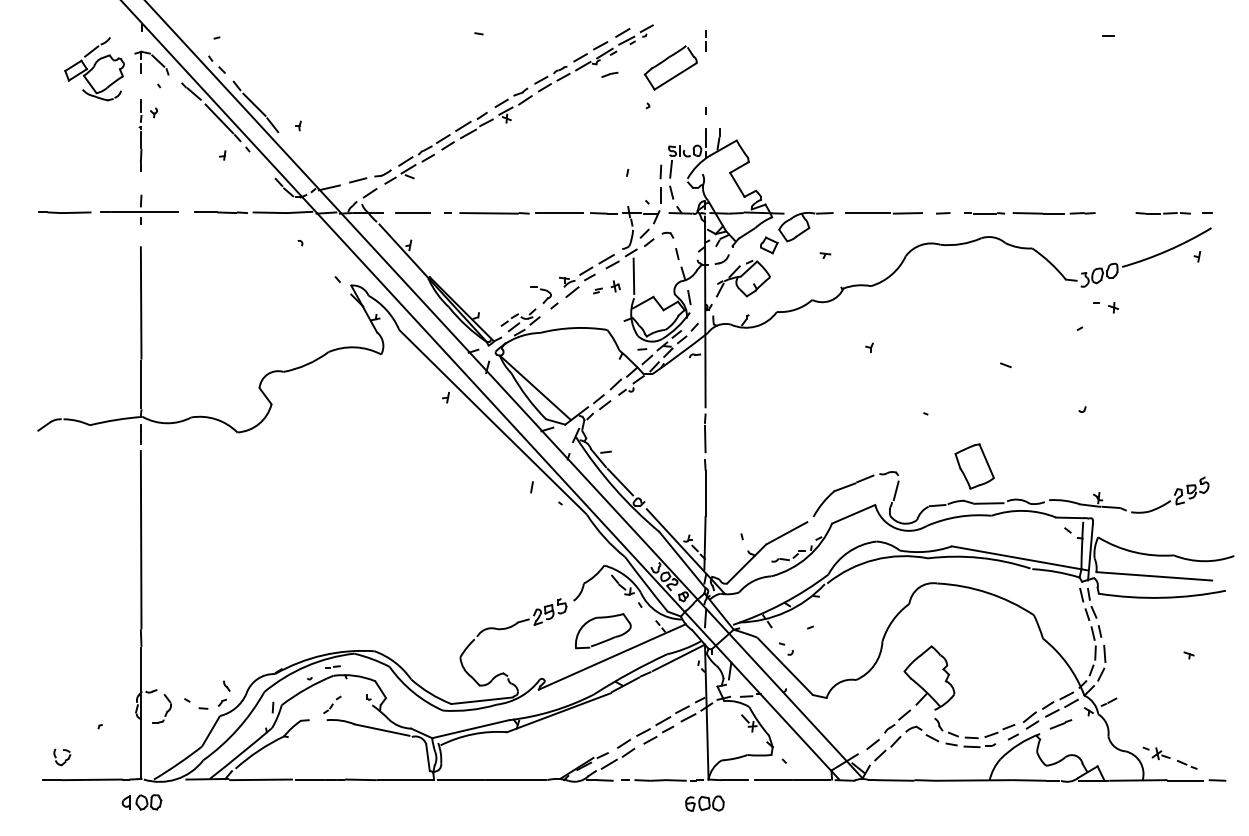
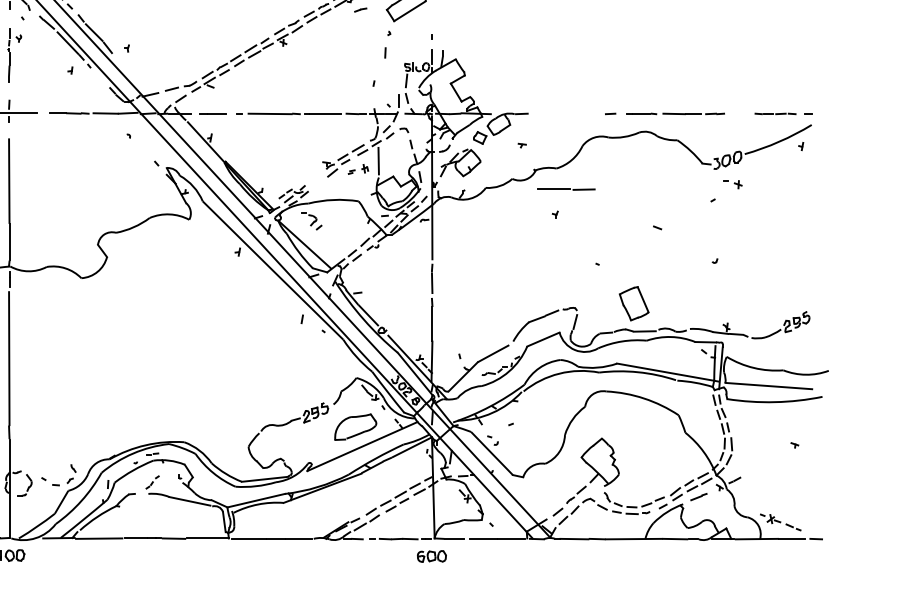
line: (660, 171) -> (385, 52), moved
line: (883, 213) -> (565, 189), moved
part: (544, 297) -> (311, 221), moved

